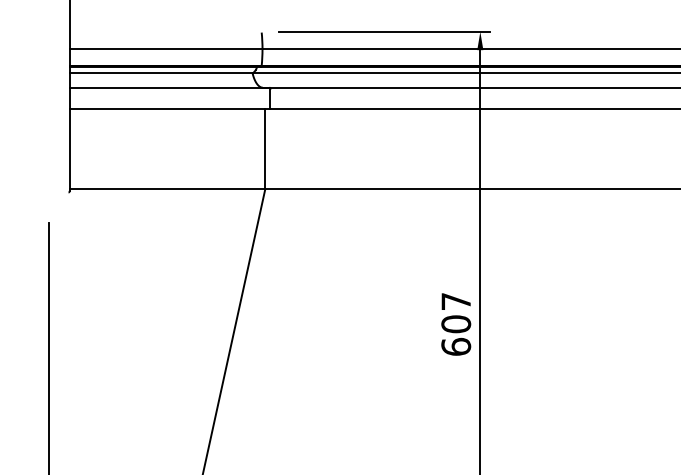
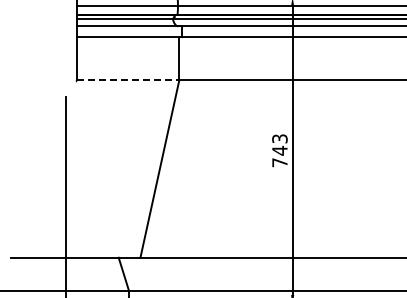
line: (168, 188) -> (128, 79), solid -> dashed
text: (455, 323) -> (279, 150), 607 -> 743

